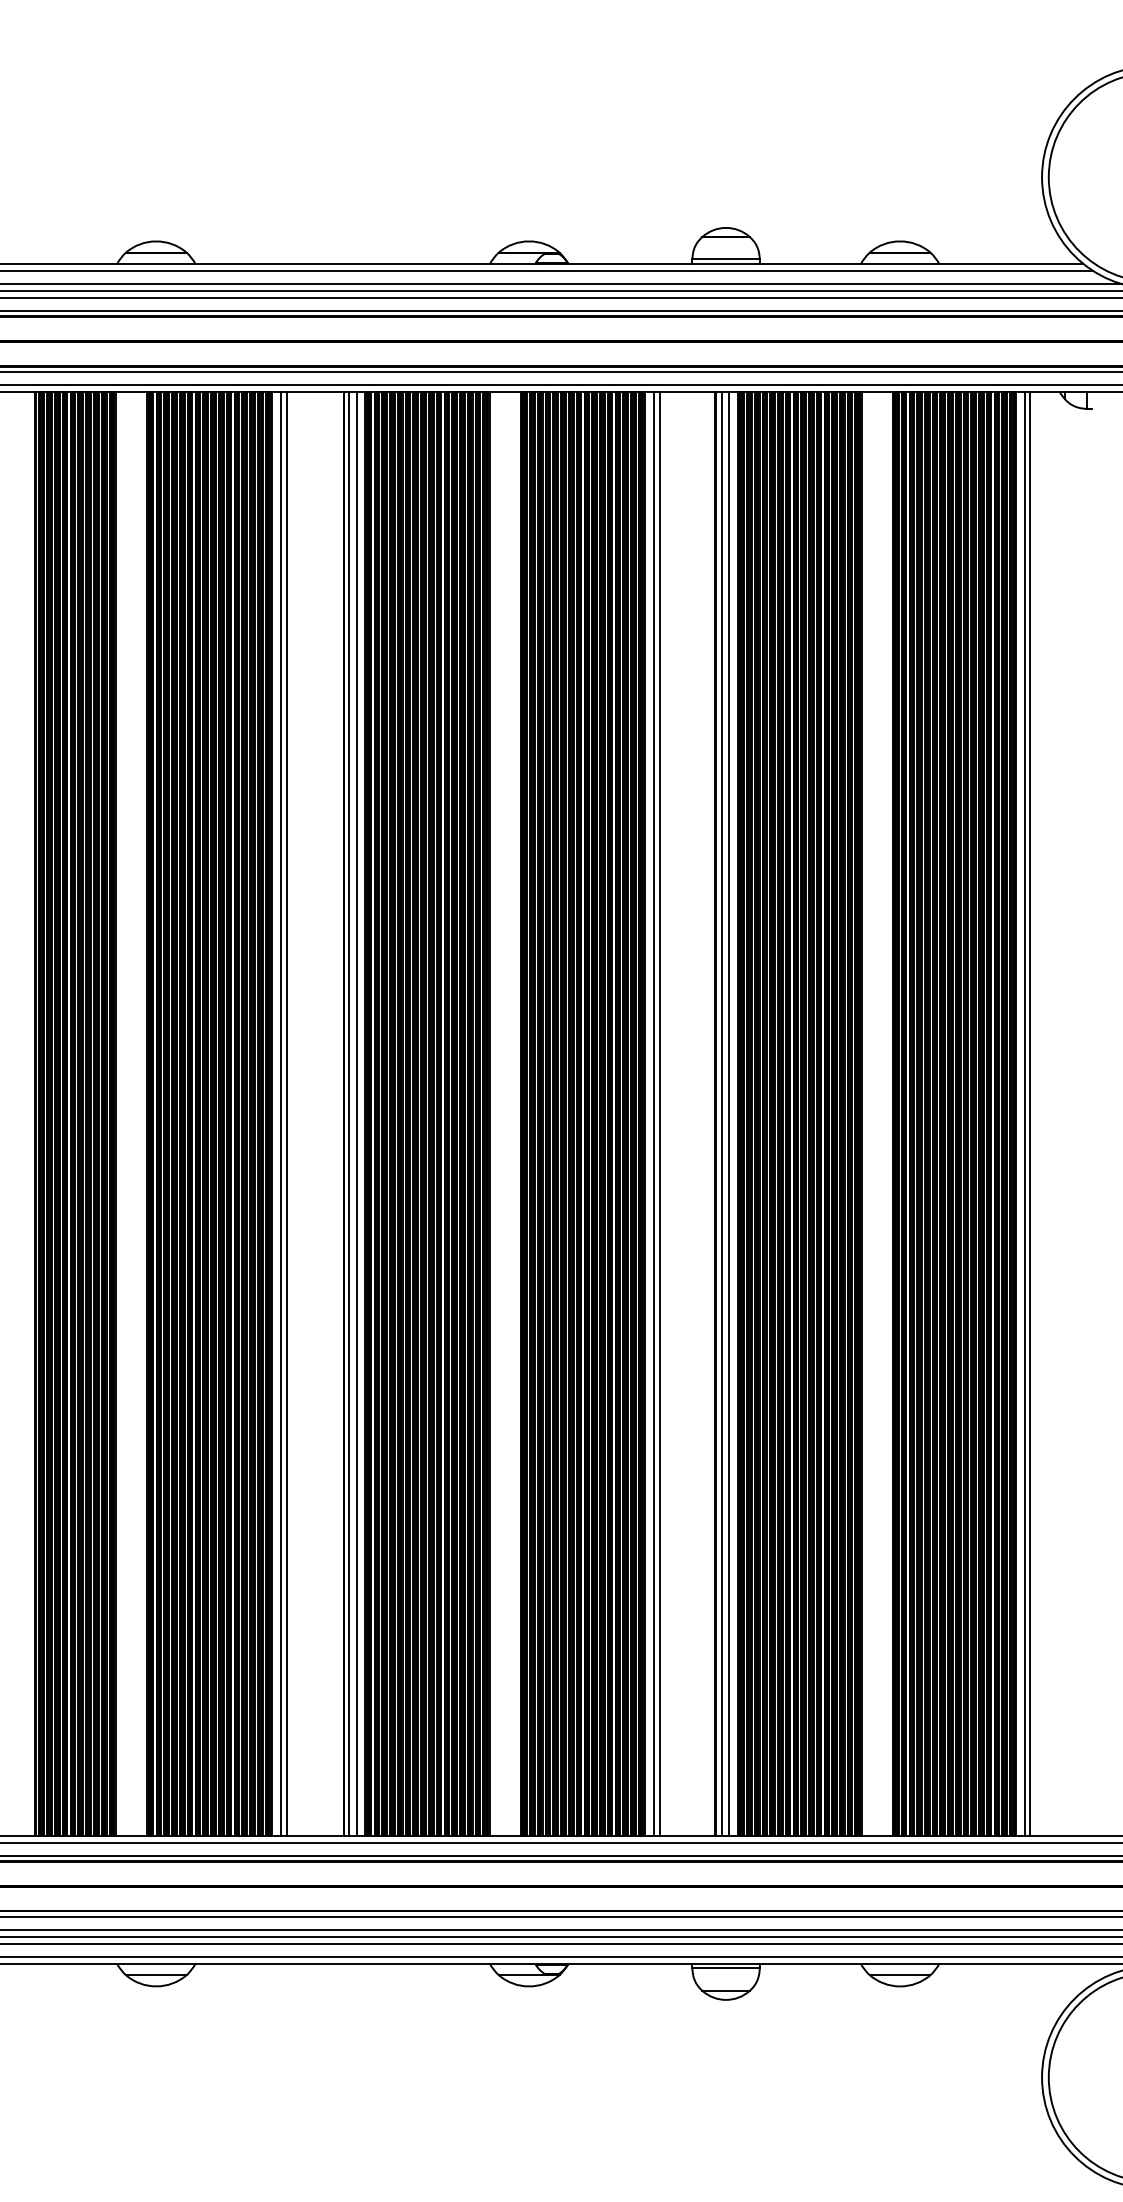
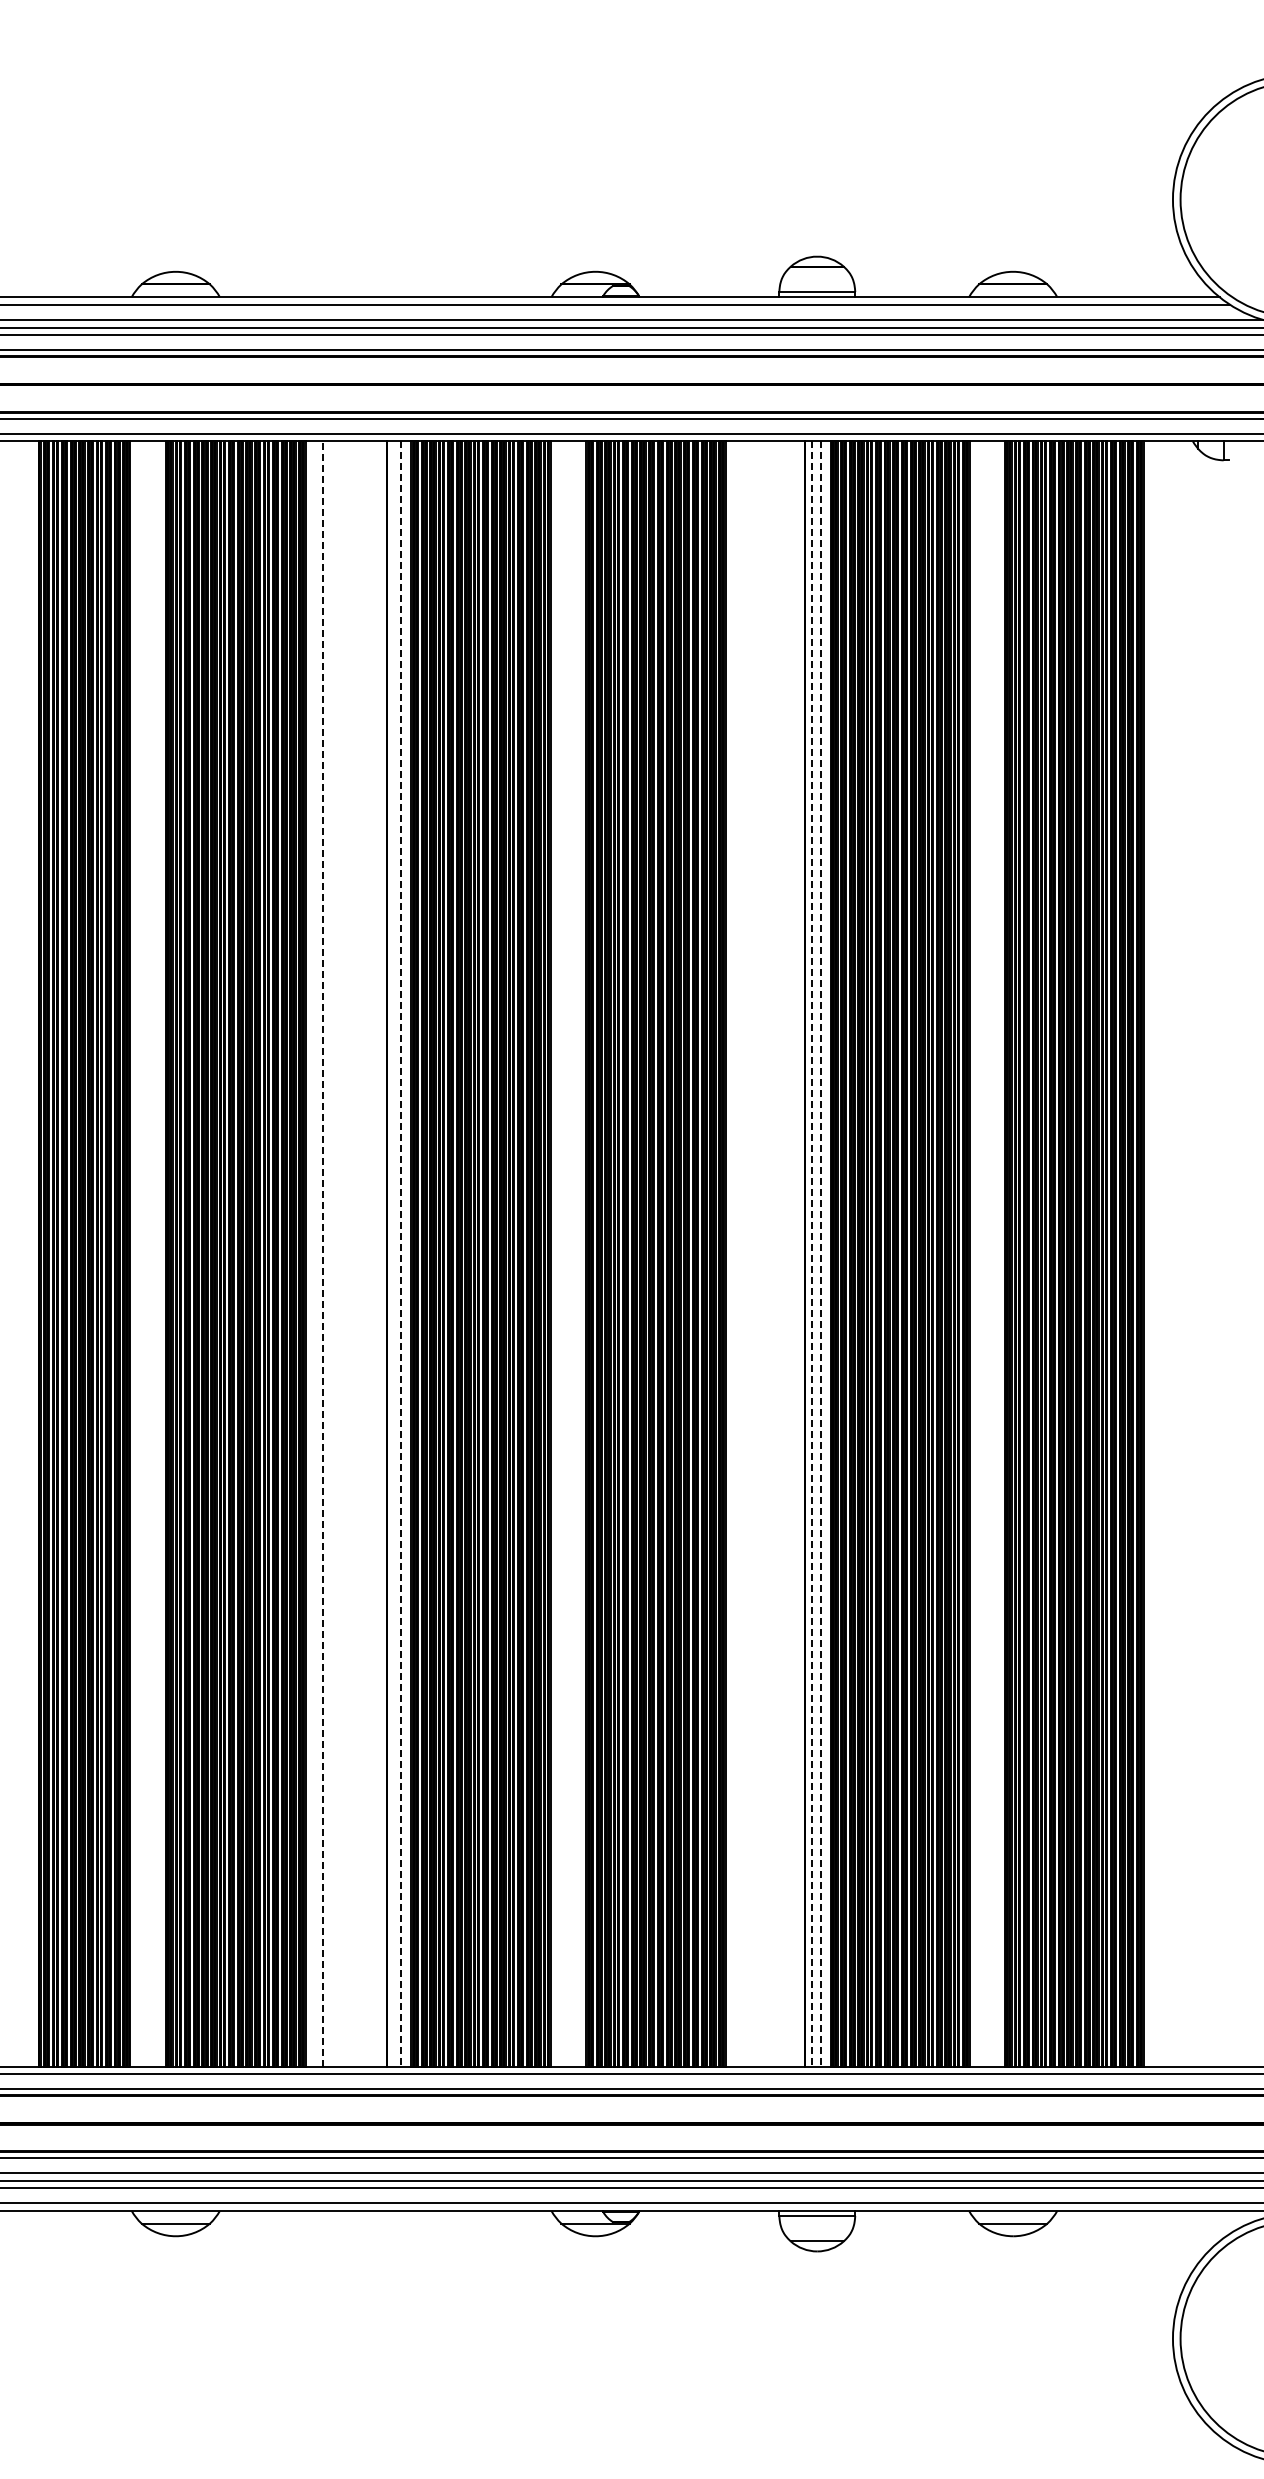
line: (281, 1113) -> (316, 1253), removed
line: (348, 1113) -> (392, 1253), removed
line: (654, 1113) -> (736, 1253), removed
line: (659, 1113) -> (742, 1253), removed
line: (1024, 1113) -> (1153, 1253), removed
line: (1030, 1113) -> (1159, 1253), removed
line: (286, 1114) -> (322, 1254), solid -> dashed
line: (356, 1114) -> (401, 1254), solid -> dashed
line: (721, 1114) -> (812, 1254), solid -> dashed
line: (729, 1114) -> (821, 1254), solid -> dashed

